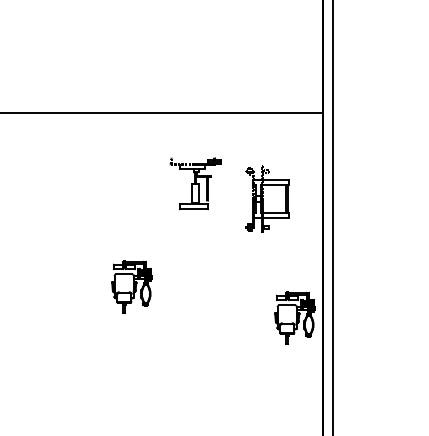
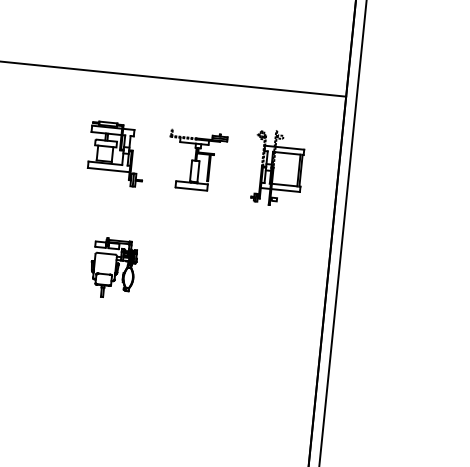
part: (124, 184) -> (116, 153), added
part: (267, 198) -> (278, 167), moved
part: (294, 317) -> (291, 320), removed

